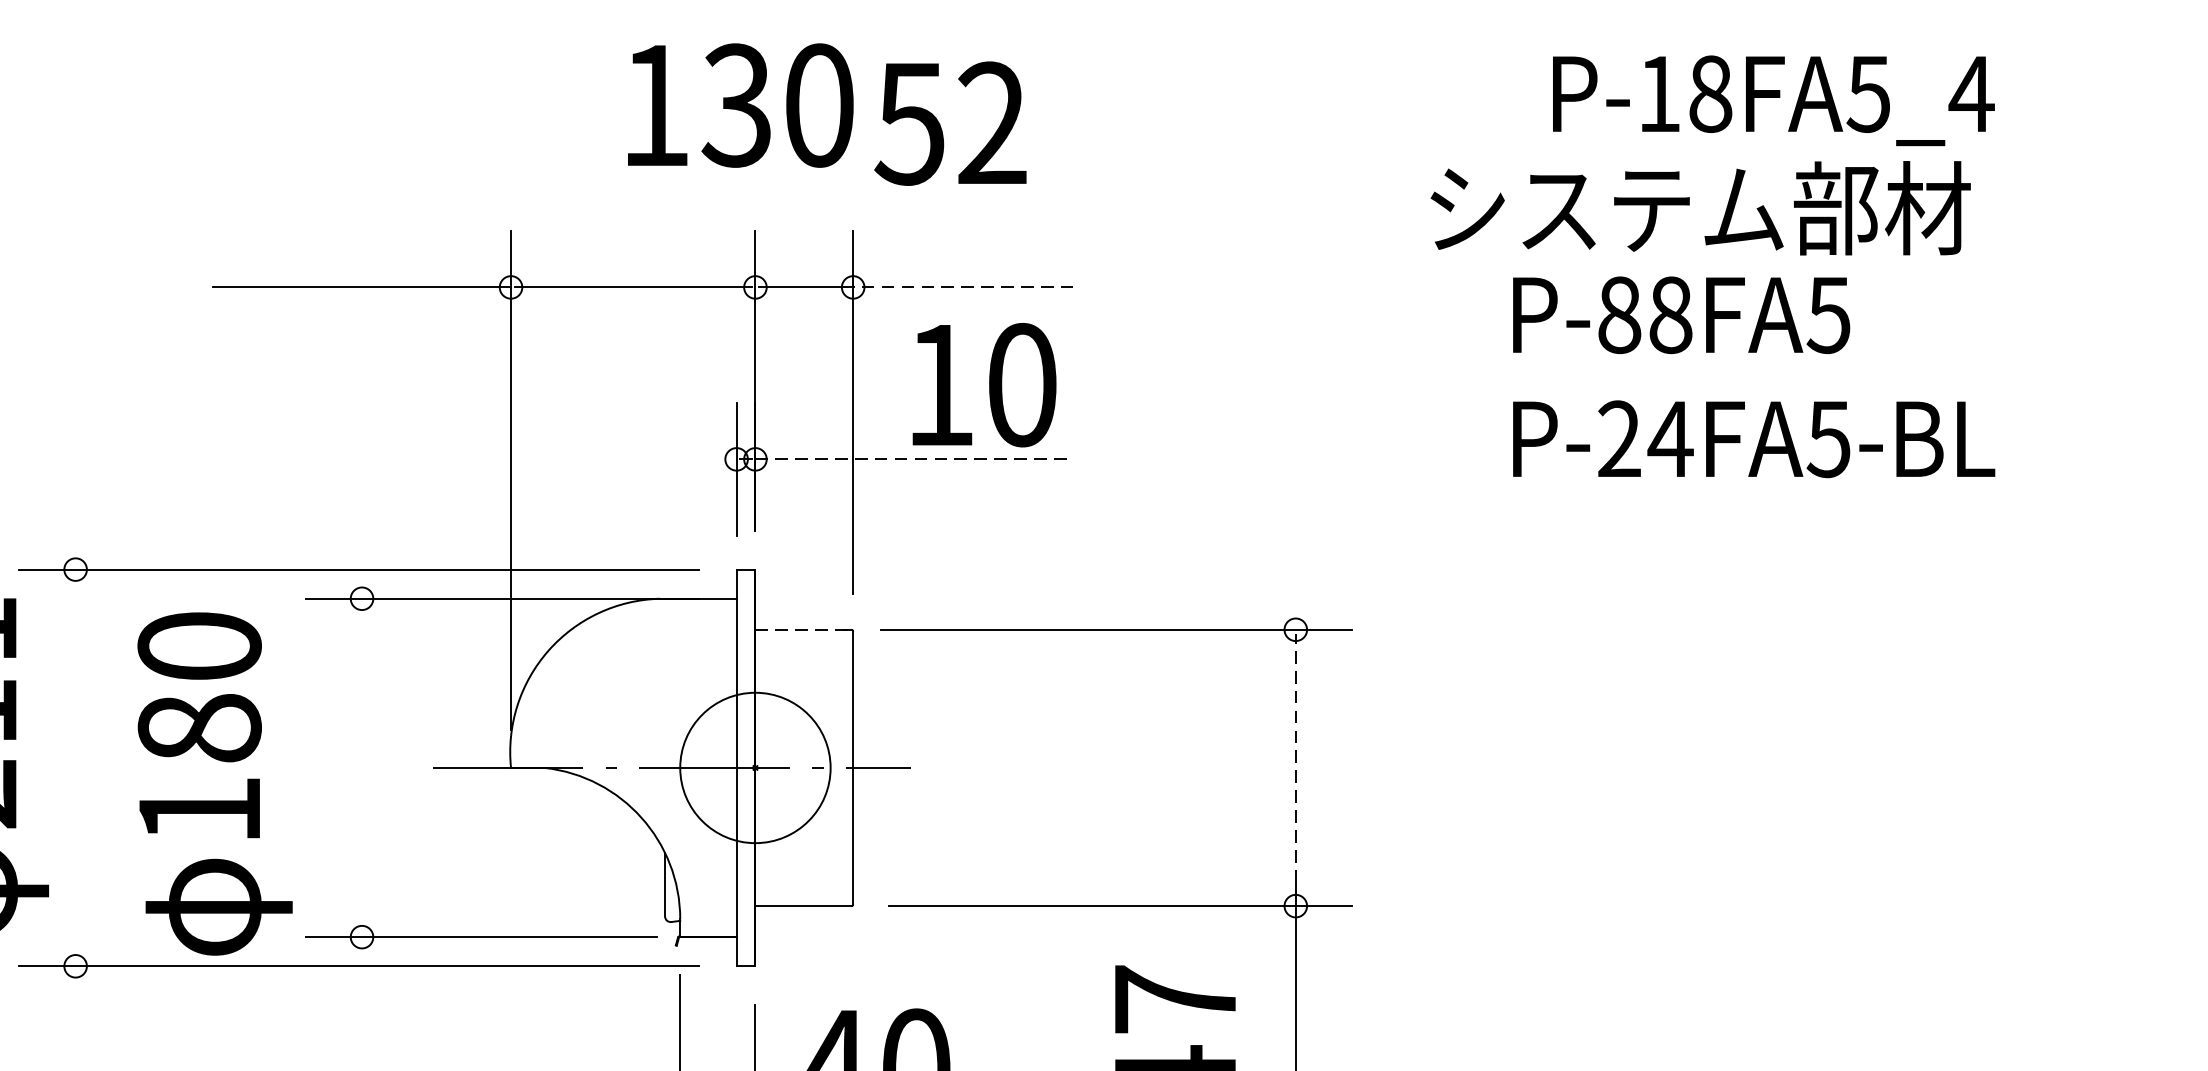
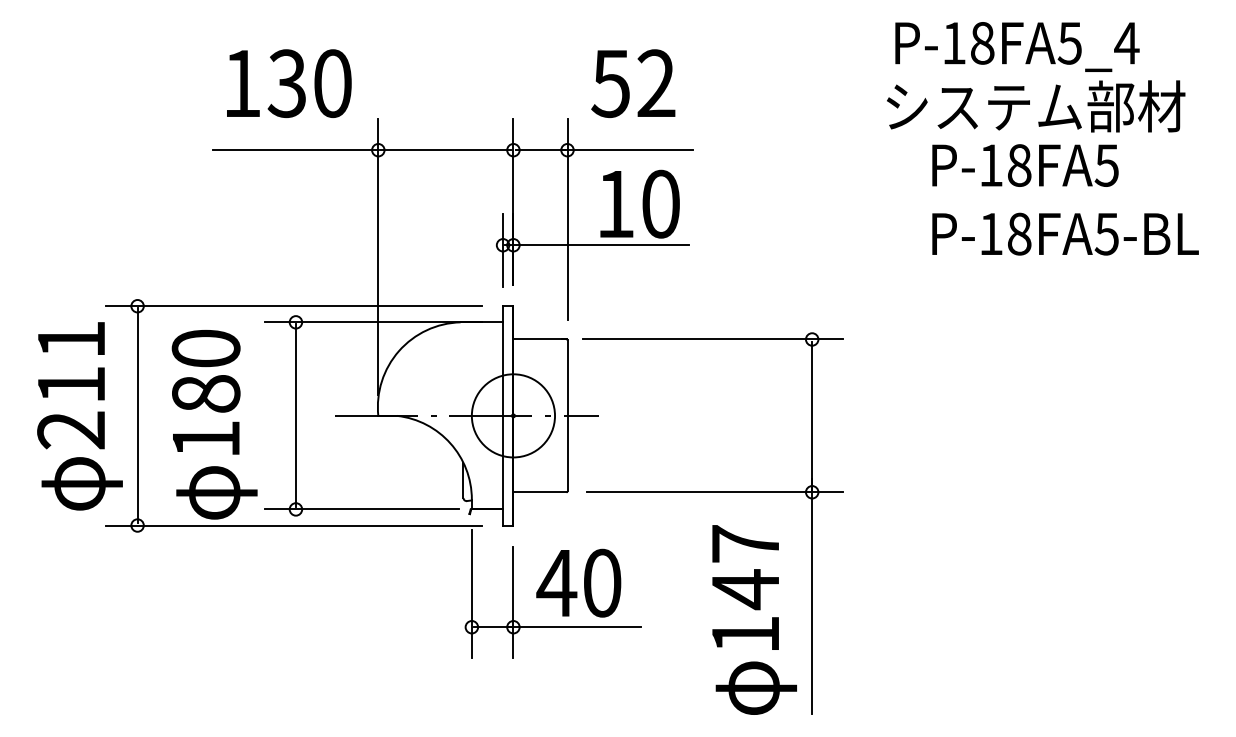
text: (1773, 99) -> (1017, 46), moved
text: (741, 105) -> (289, 83), moved
text: (950, 123) -> (633, 83), moved
line: (959, 287) -> (626, 150), dashed -> solid
text: (1620, 315) -> (991, 165), P-88FA5 -> P-18FA5
text: (1645, 438) -> (1005, 233), P-24FA5-BL -> P-18FA5-BL
line: (914, 459) -> (601, 245), dashed -> solid
line: (804, 629) -> (540, 339), dashed -> solid
line: (75, 767) -> (137, 415), added
line: (361, 767) -> (295, 415), added
line: (1296, 767) -> (812, 415), dashed -> solid

